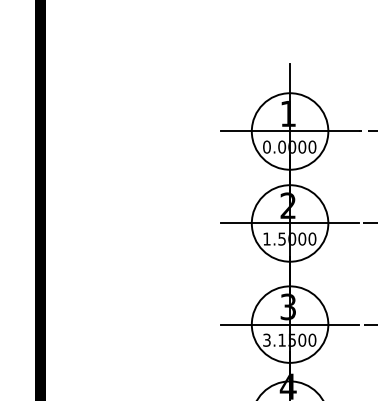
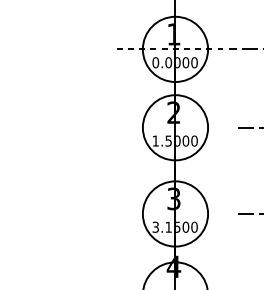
line: (290, 131) -> (175, 49), solid -> dashed
line: (290, 223) -> (175, 127), removed
line: (290, 324) -> (175, 213), removed

